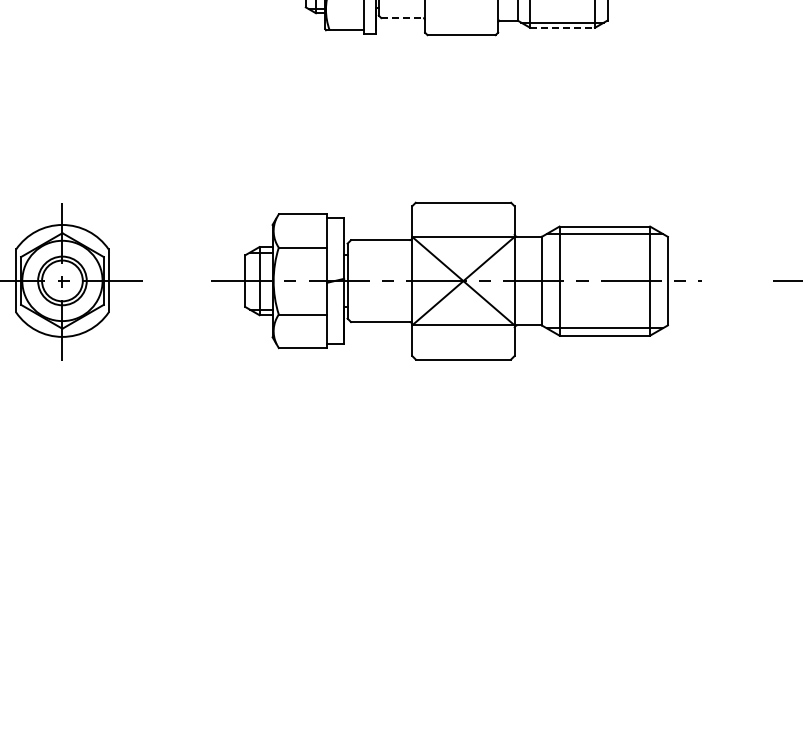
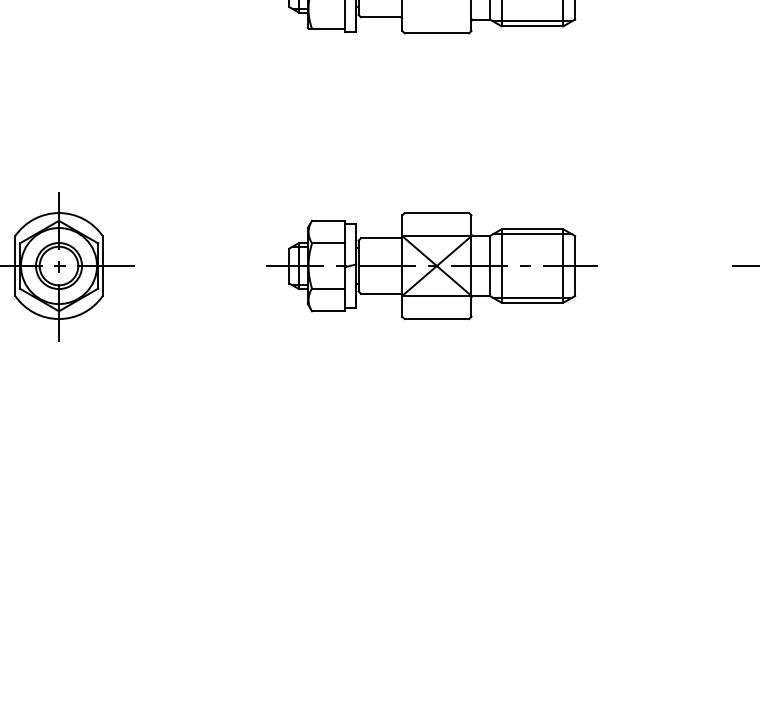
line: (402, 18) -> (380, 17), dashed -> solid
line: (563, 27) -> (533, 26), dashed -> solid
part: (456, 280) -> (432, 265), size x0.71

